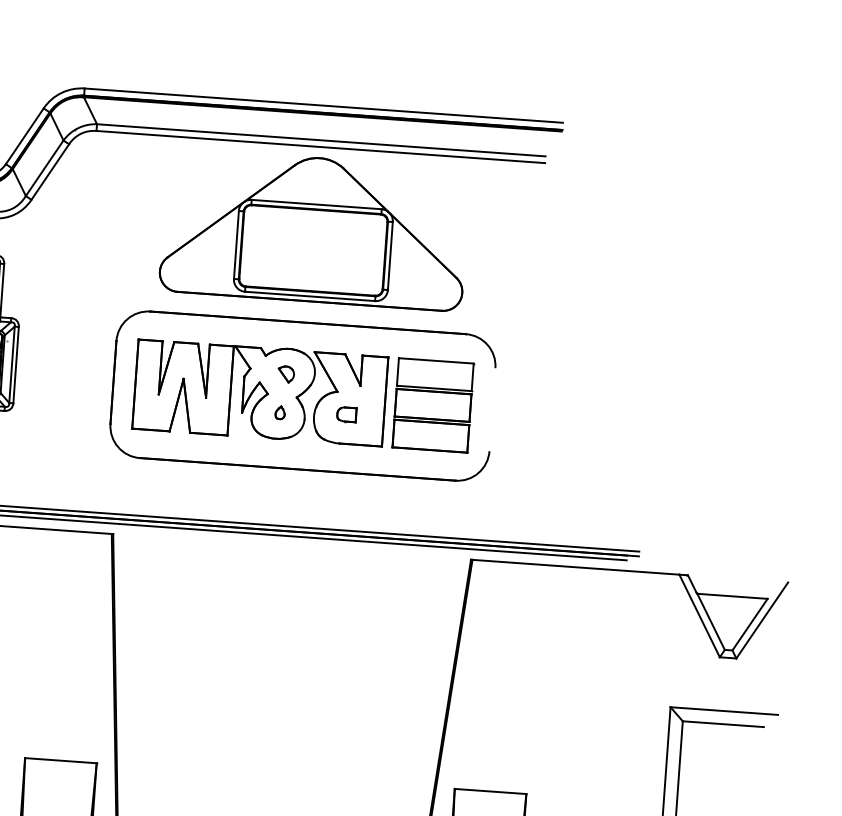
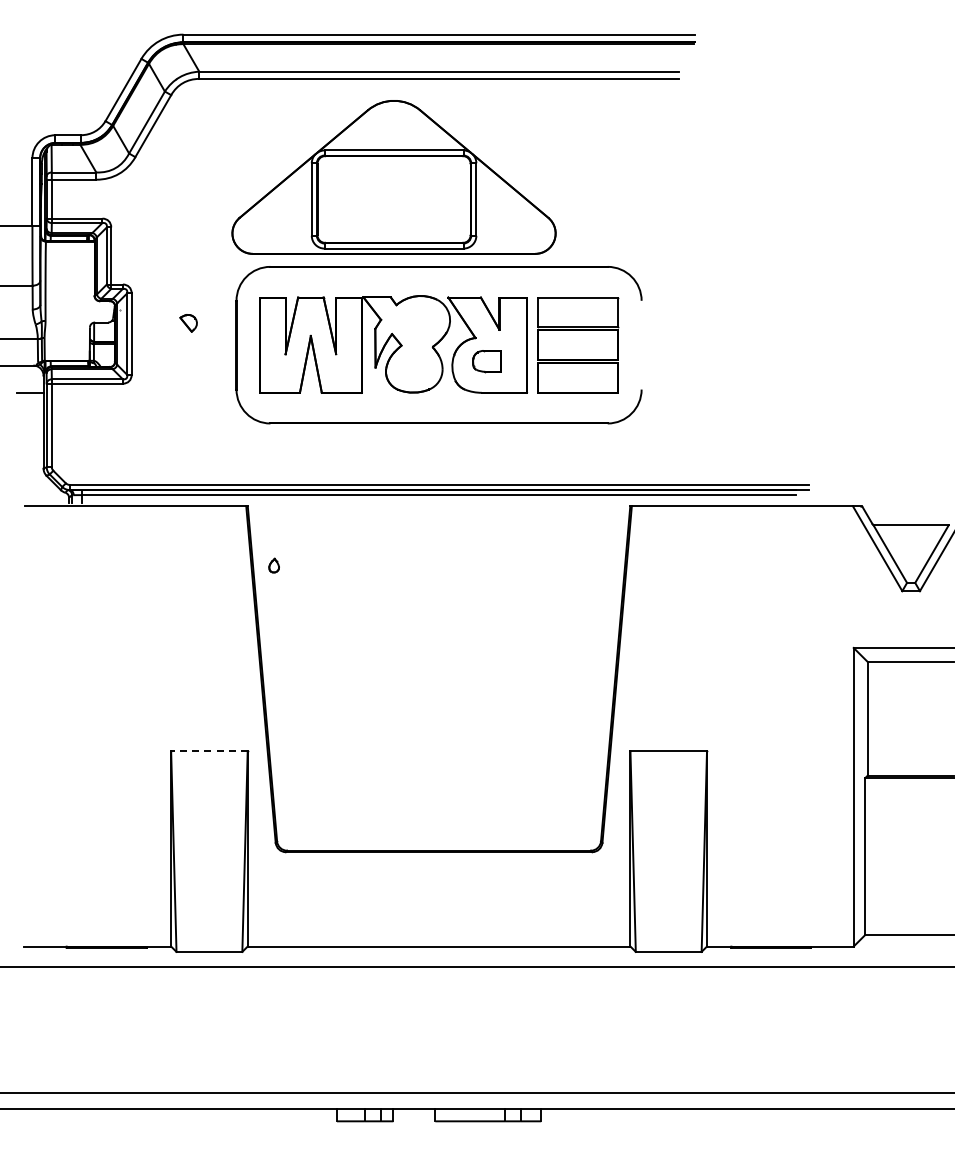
part: (314, 229) -> (393, 177), moved
part: (286, 374) -> (188, 323), moved
part: (279, 412) -> (273, 565), moved
part: (346, 414) -> (486, 361), size x1.4
line: (60, 760) -> (208, 751), solid -> dashed

